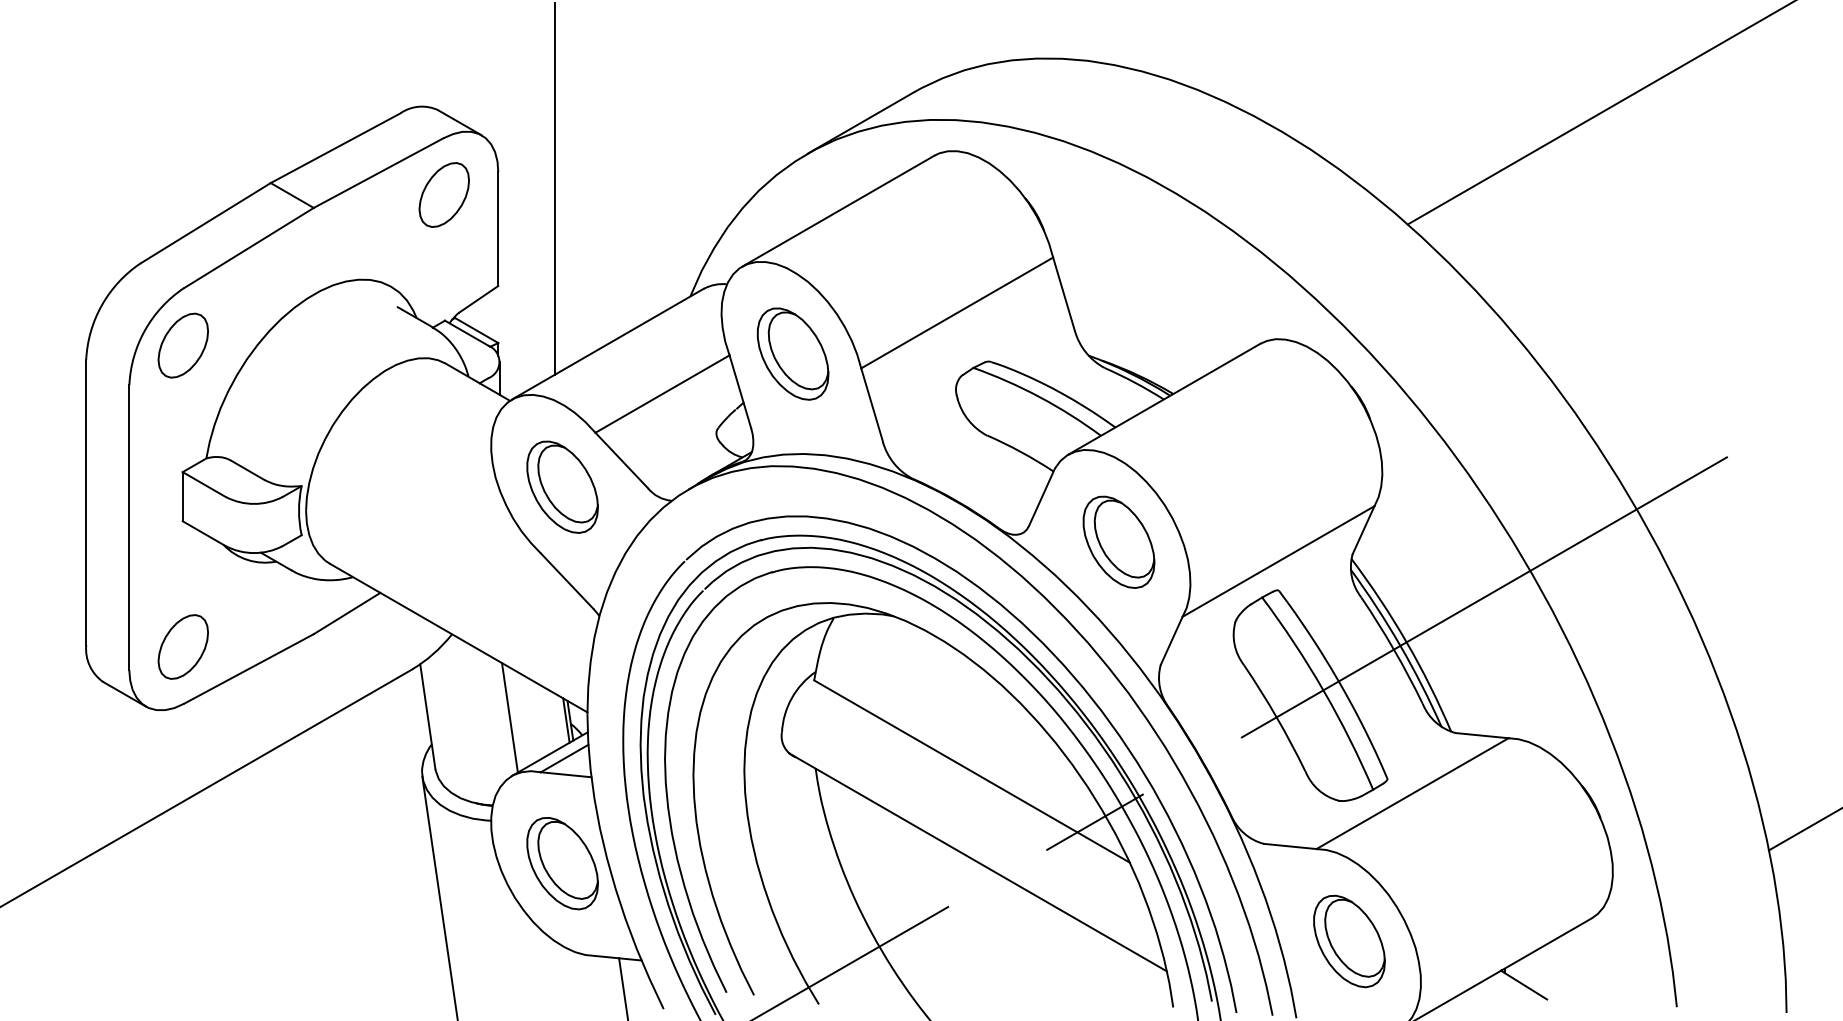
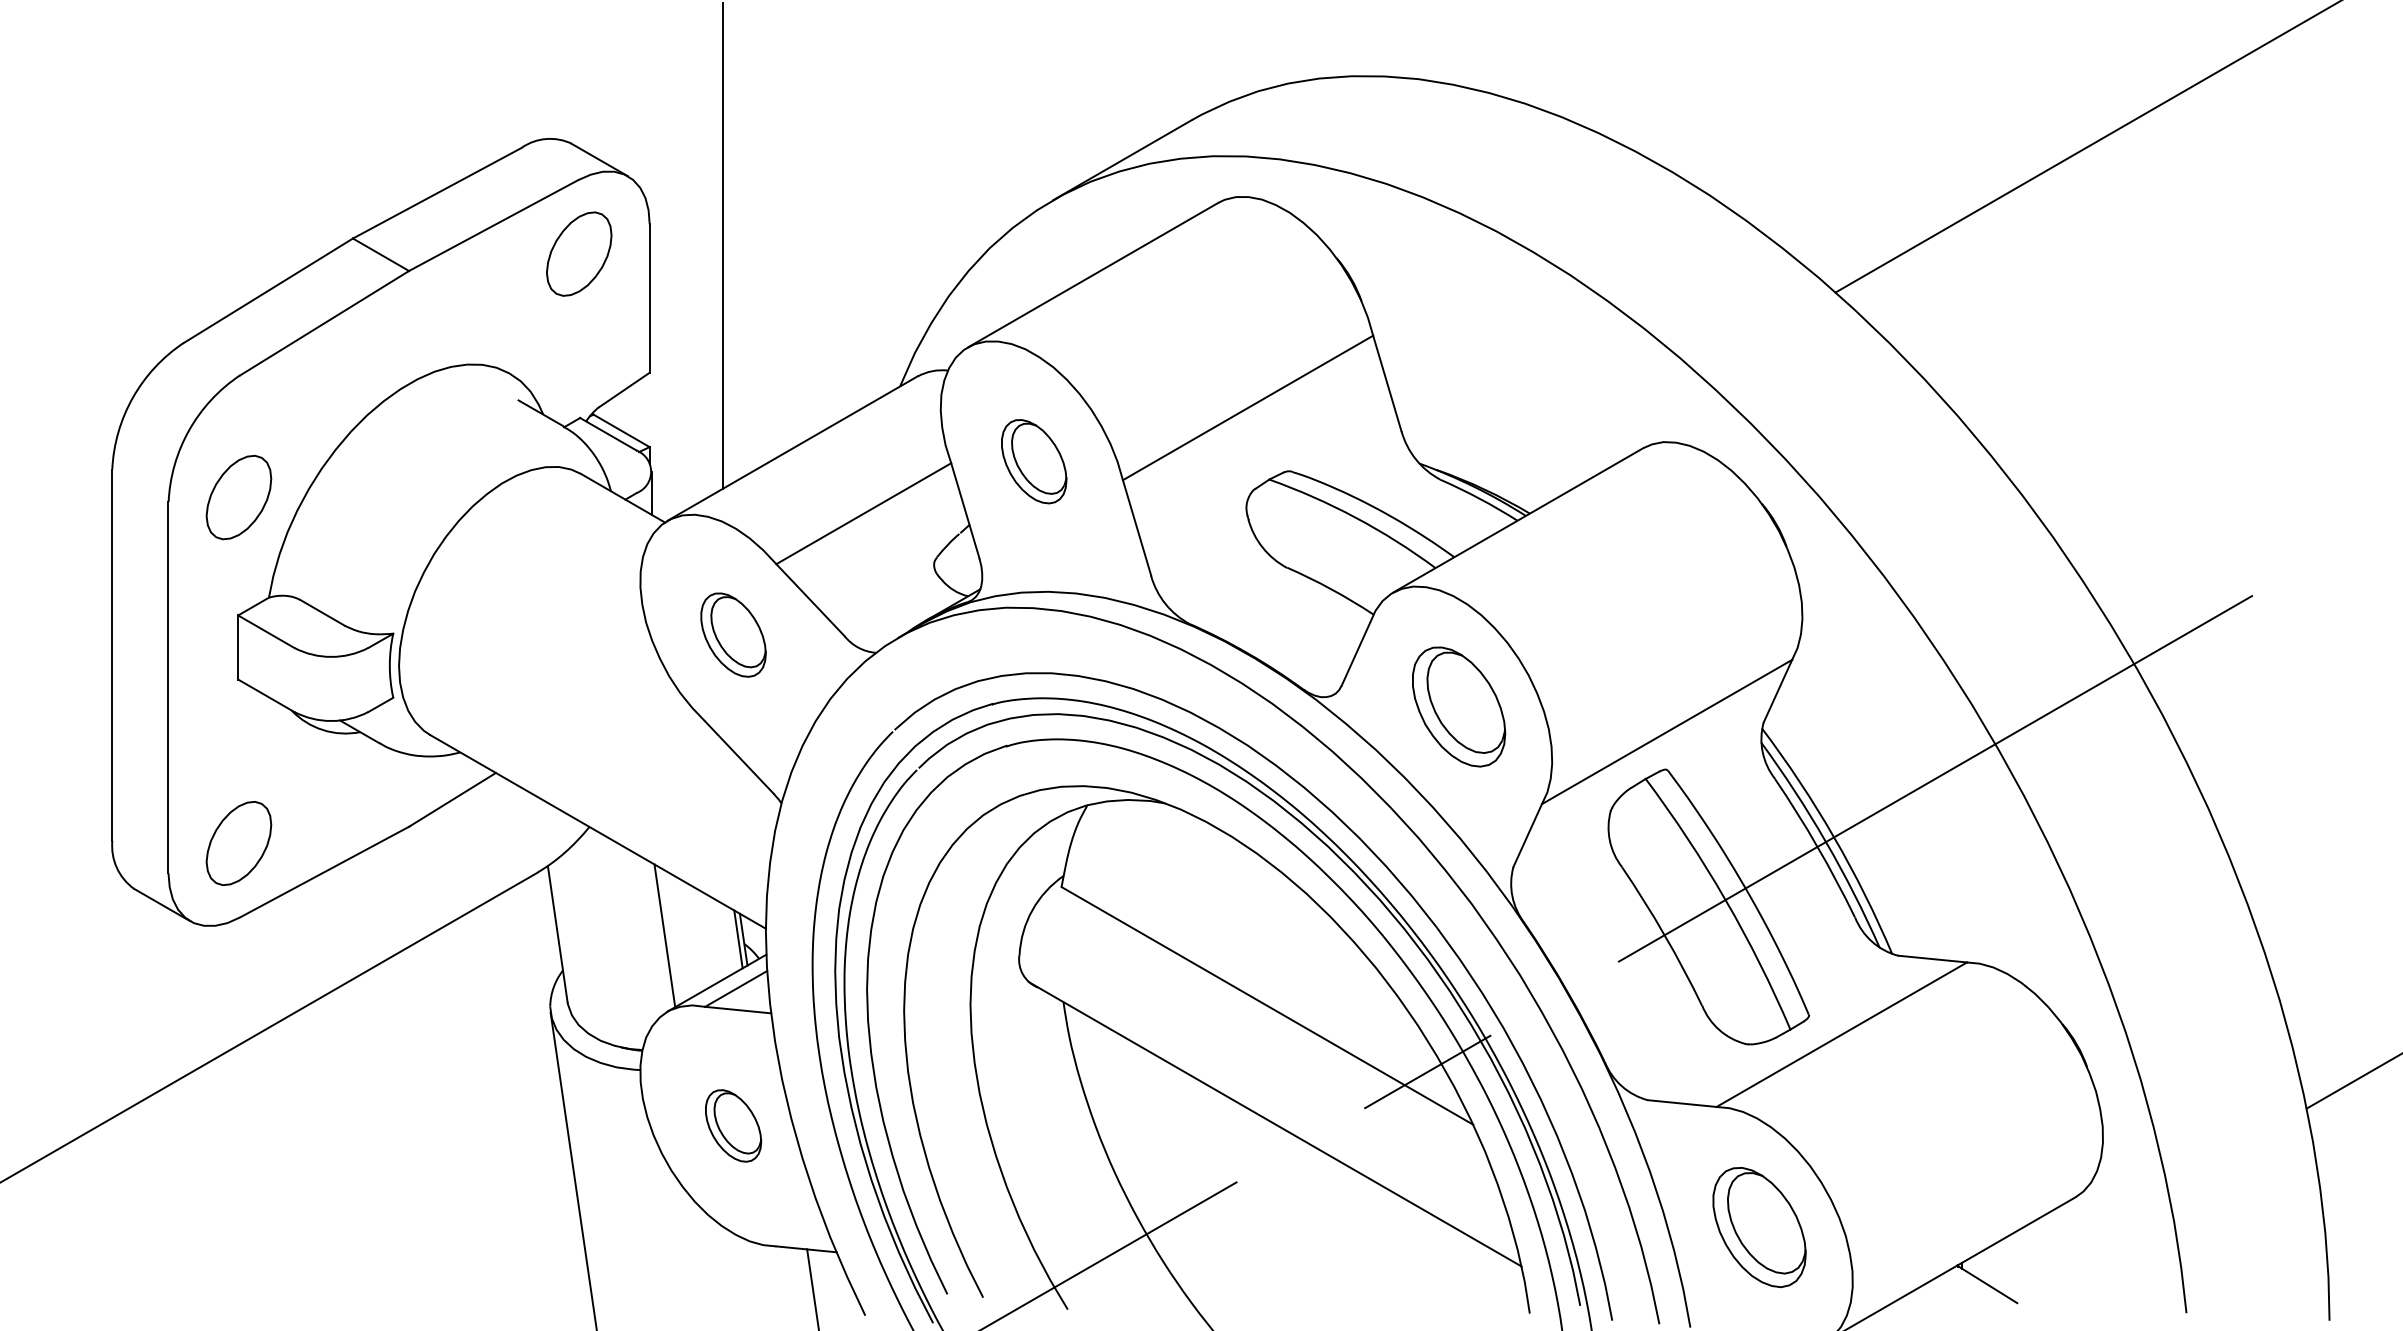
part: (182, 345) -> (238, 497), moved
part: (793, 354) -> (1034, 461), size x0.7
part: (562, 486) -> (733, 634), size x0.7
part: (562, 863) -> (733, 1125), size x0.6

